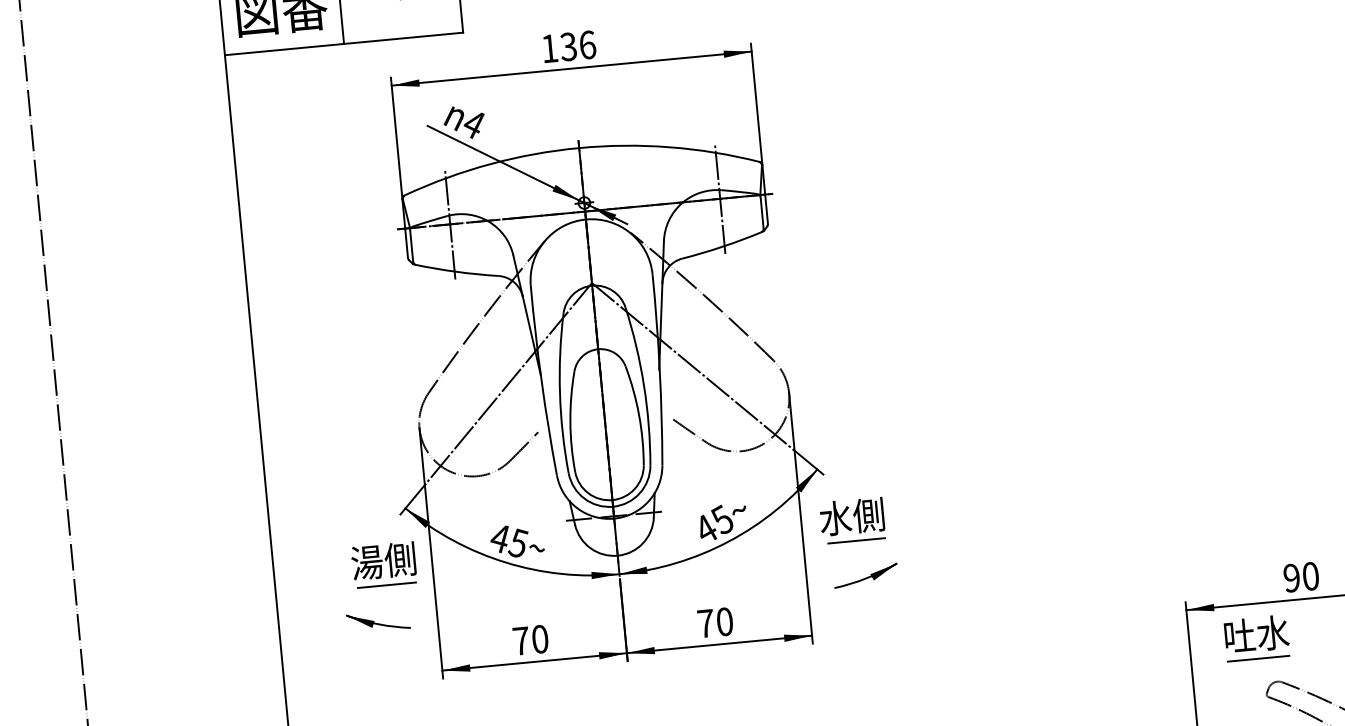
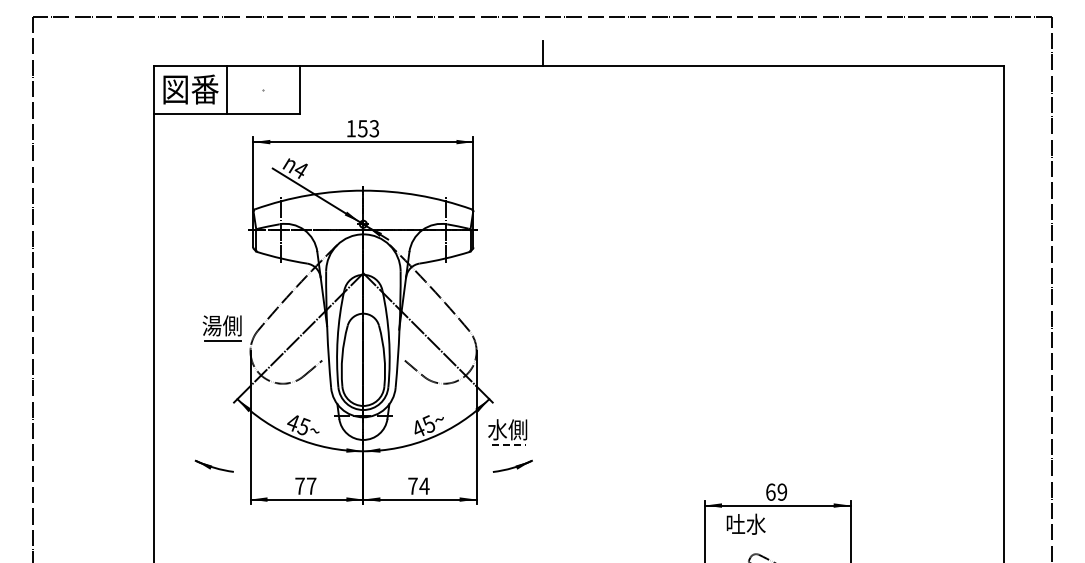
text: (577, 45) -> (368, 128), 136 -> 153
line: (857, 540) -> (509, 444), solid -> dashed
part: (382, 565) -> (221, 328), moved
text: (1301, 576) -> (776, 491), 90 -> 69
text: (724, 620) -> (424, 485), 70 -> 74
text: (539, 638) -> (311, 485), 70 -> 77
line: (1257, 659) -> (745, 539), removed

